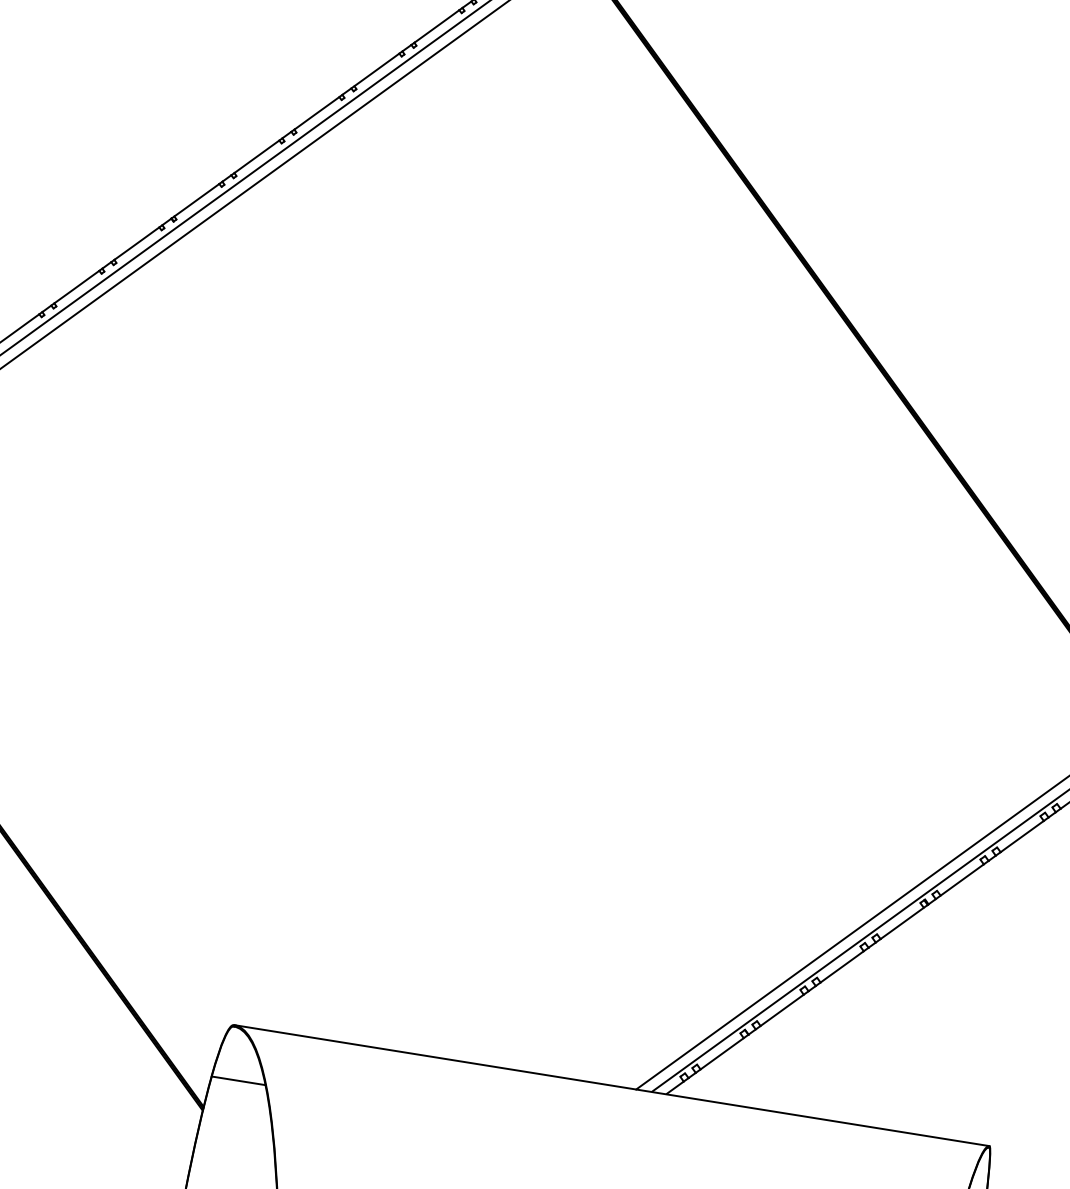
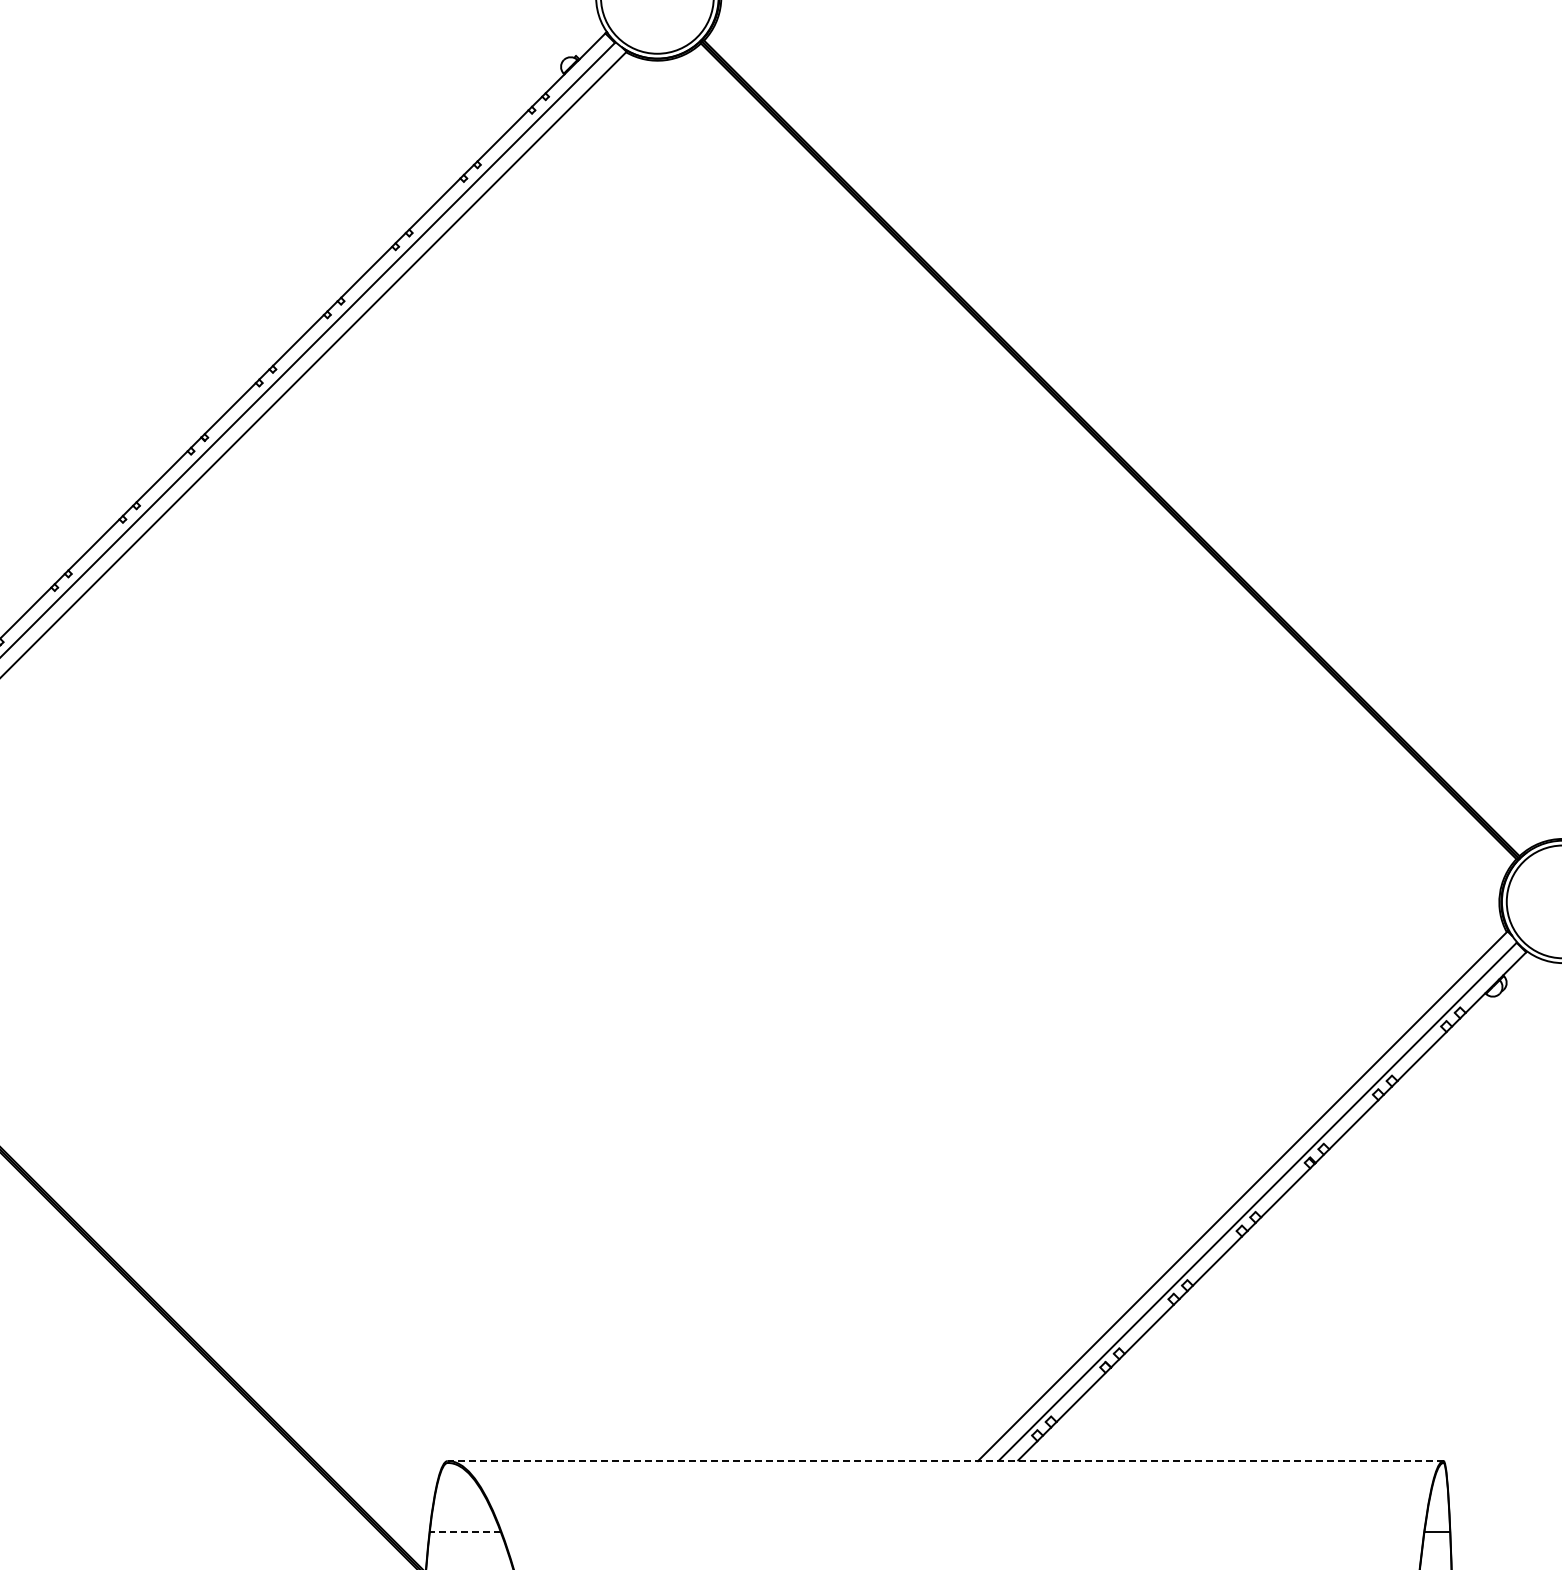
line: (238, 1080) -> (464, 1531), solid -> dashed
line: (611, 1085) -> (945, 1461), solid -> dashed

